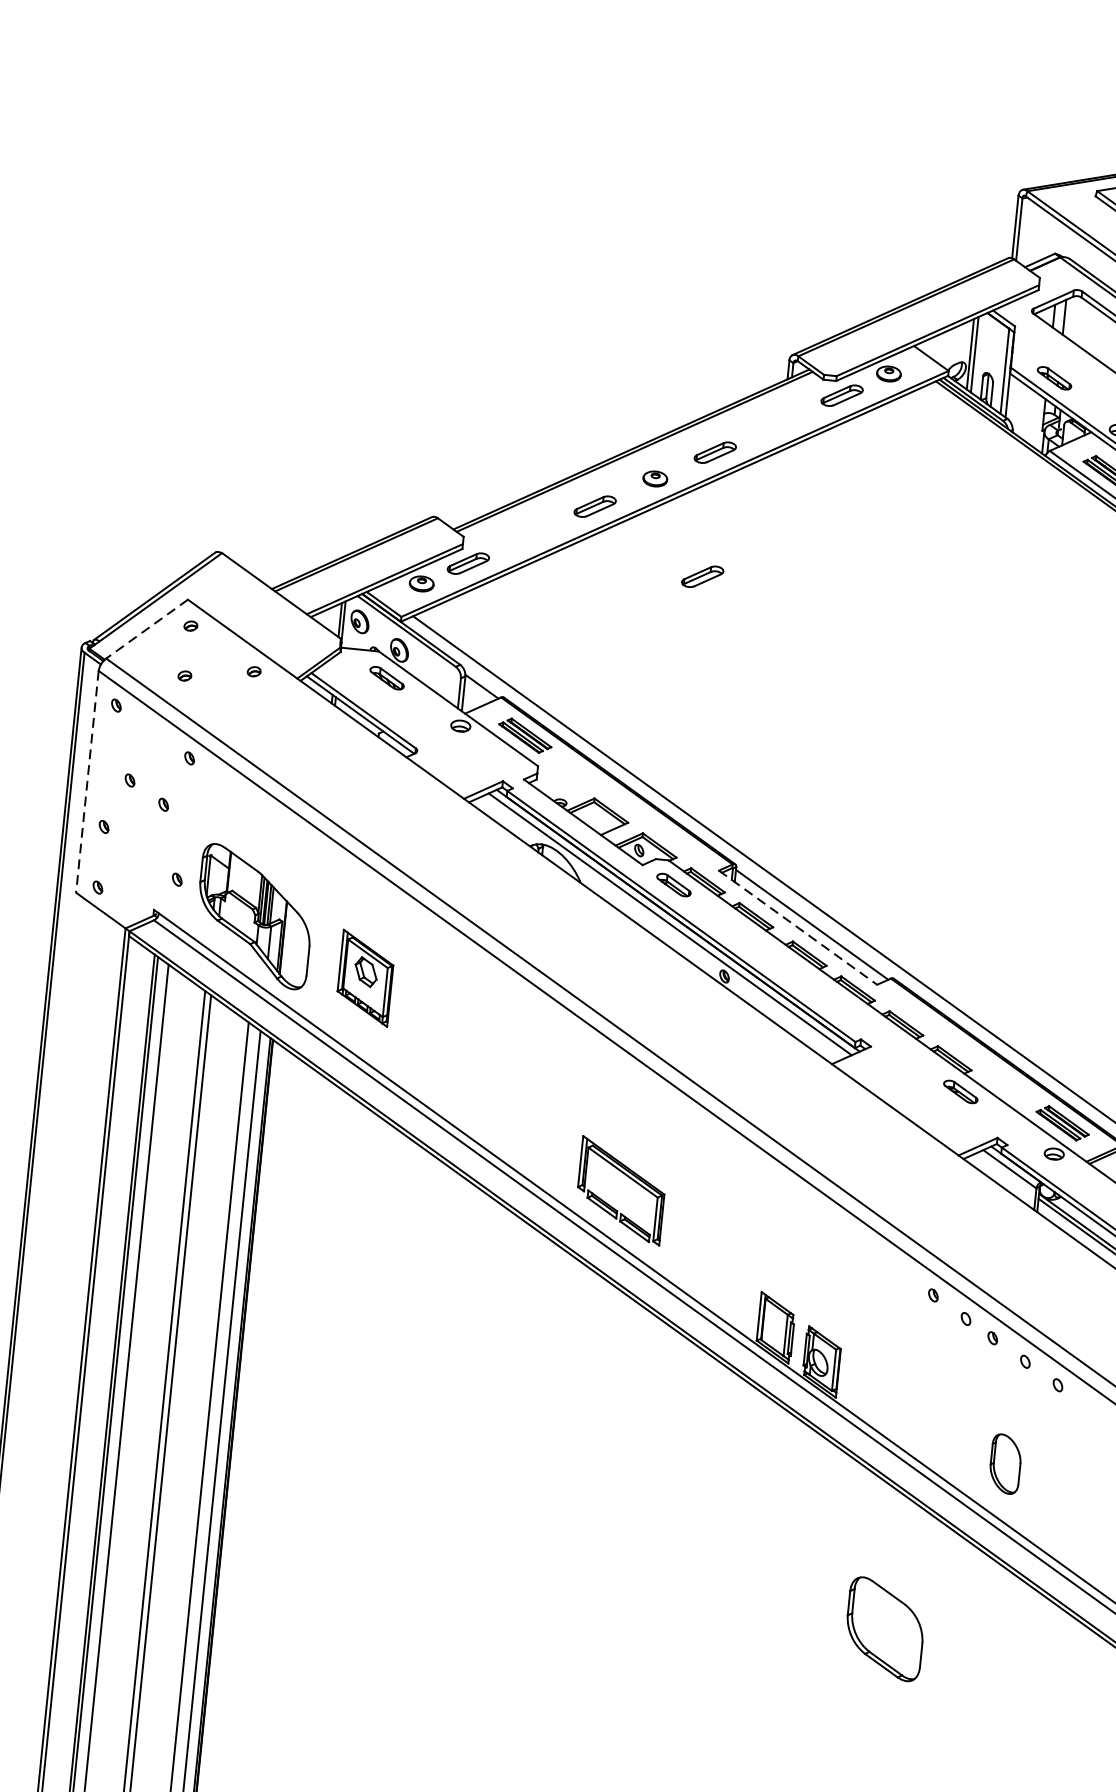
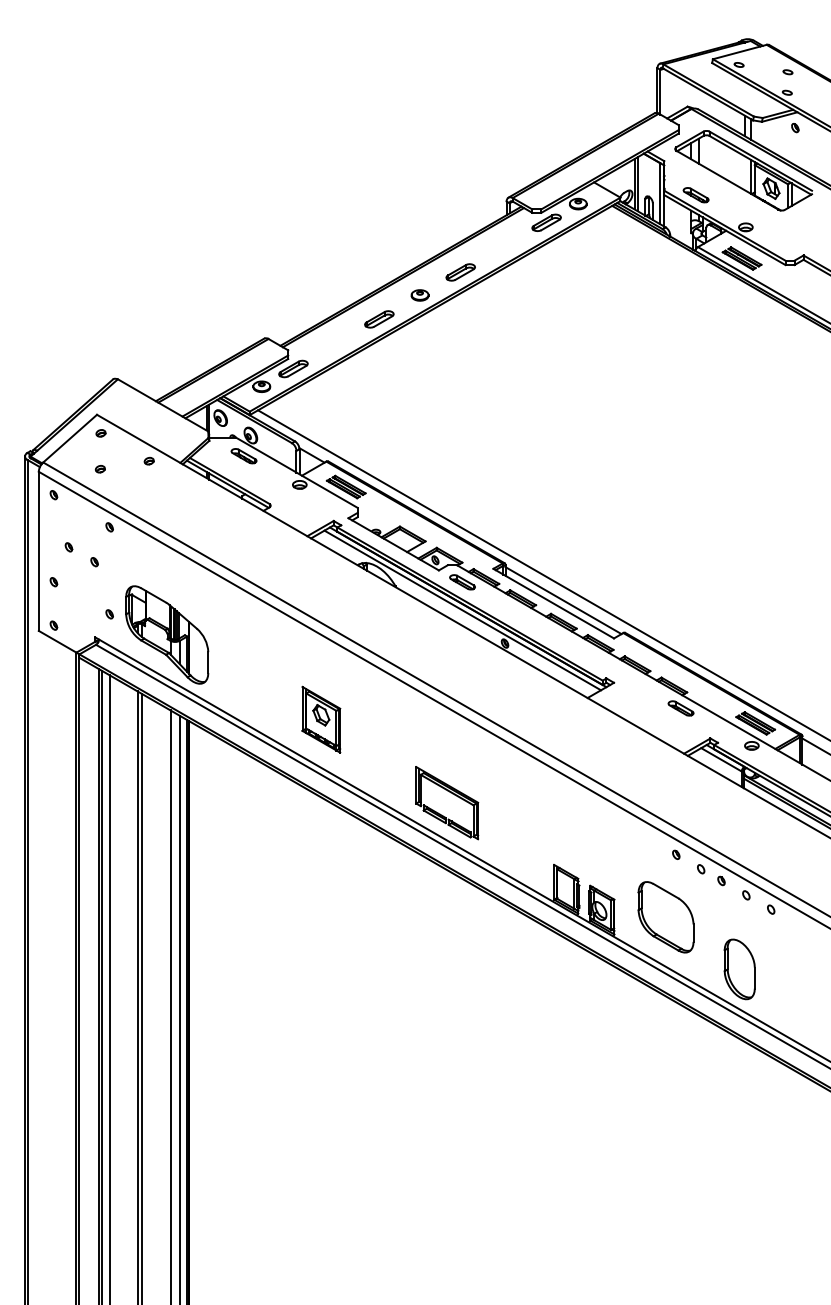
part: (702, 576) -> (460, 361), removed
line: (147, 628) -> (70, 438), dashed -> solid
line: (86, 782) -> (38, 551), dashed -> solid
line: (797, 927) -> (553, 603), dashed -> solid
part: (365, 977) -> (321, 719), moved
part: (1005, 1464) -> (739, 969), size x1.43
part: (884, 1629) -> (665, 917), moved

